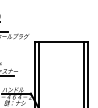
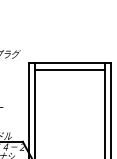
line: (61, 46) -> (69, 69), added

